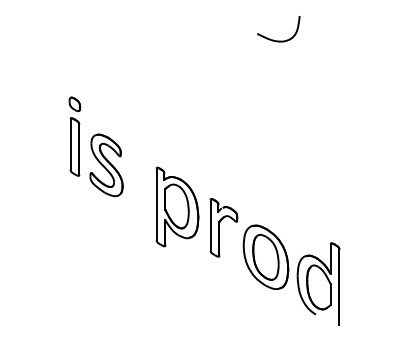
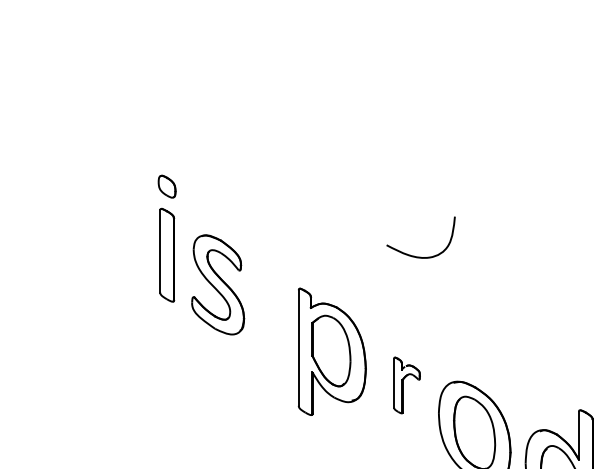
curve: (278, 40) -> (420, 256), moved
part: (223, 227) -> (406, 384), size x0.6

